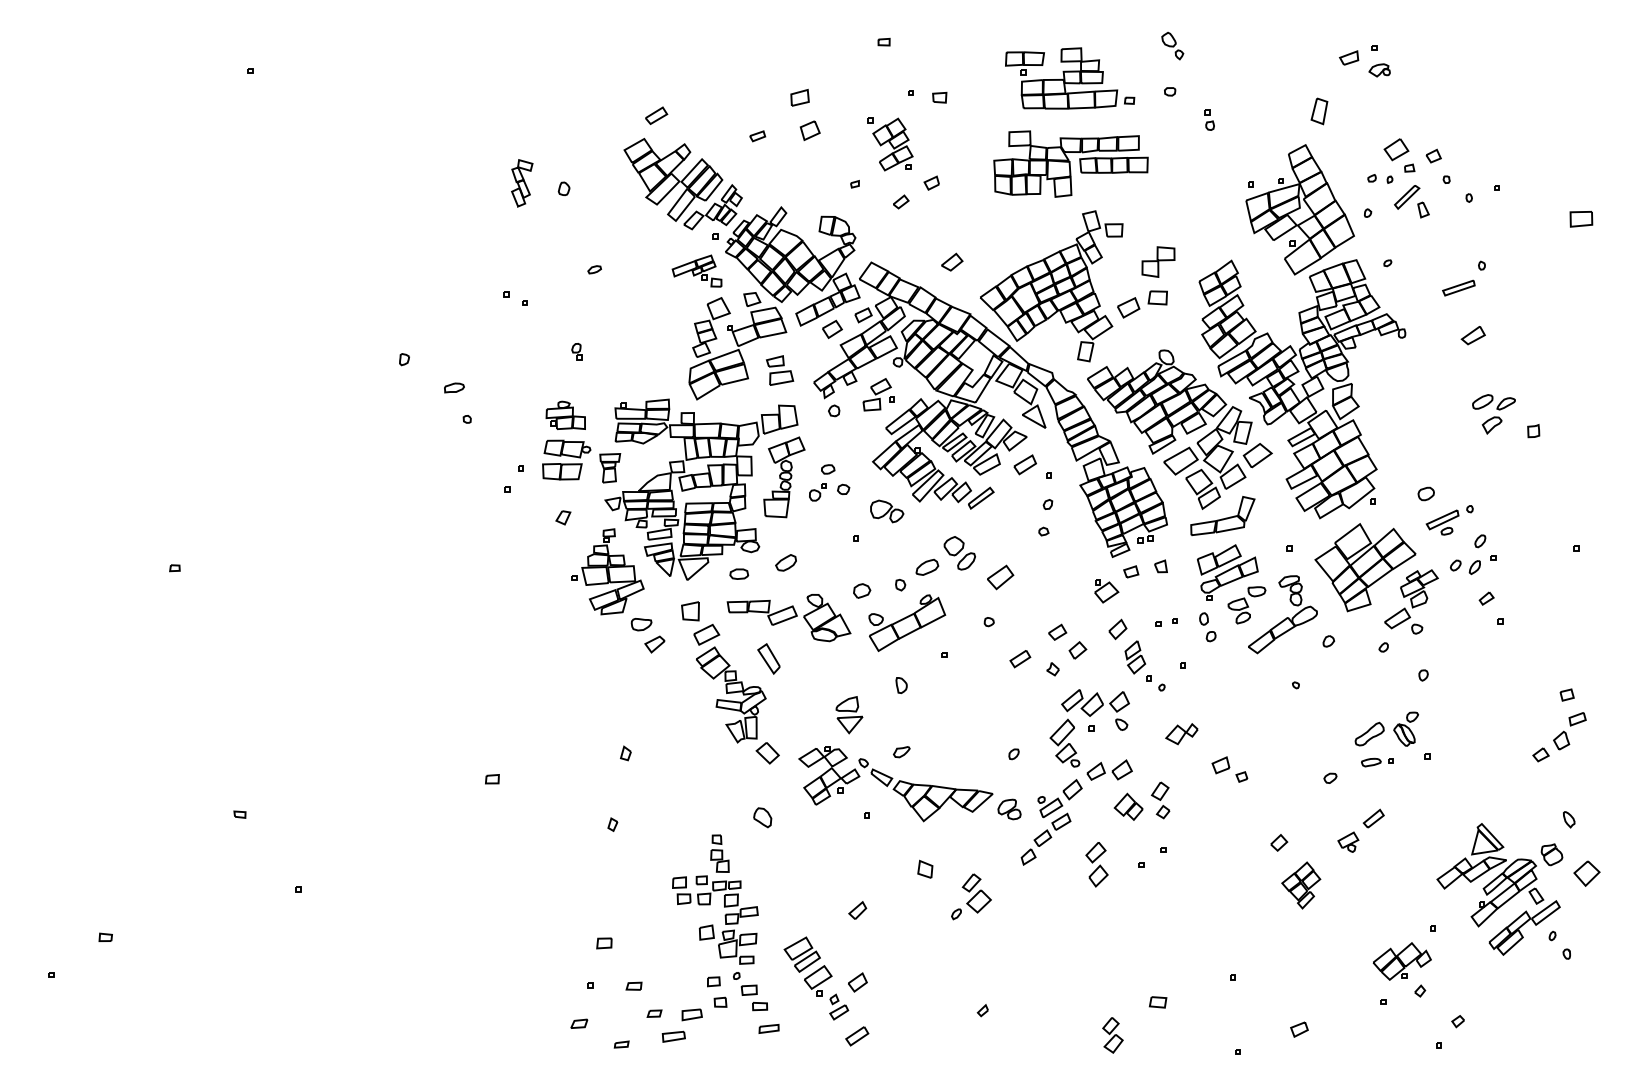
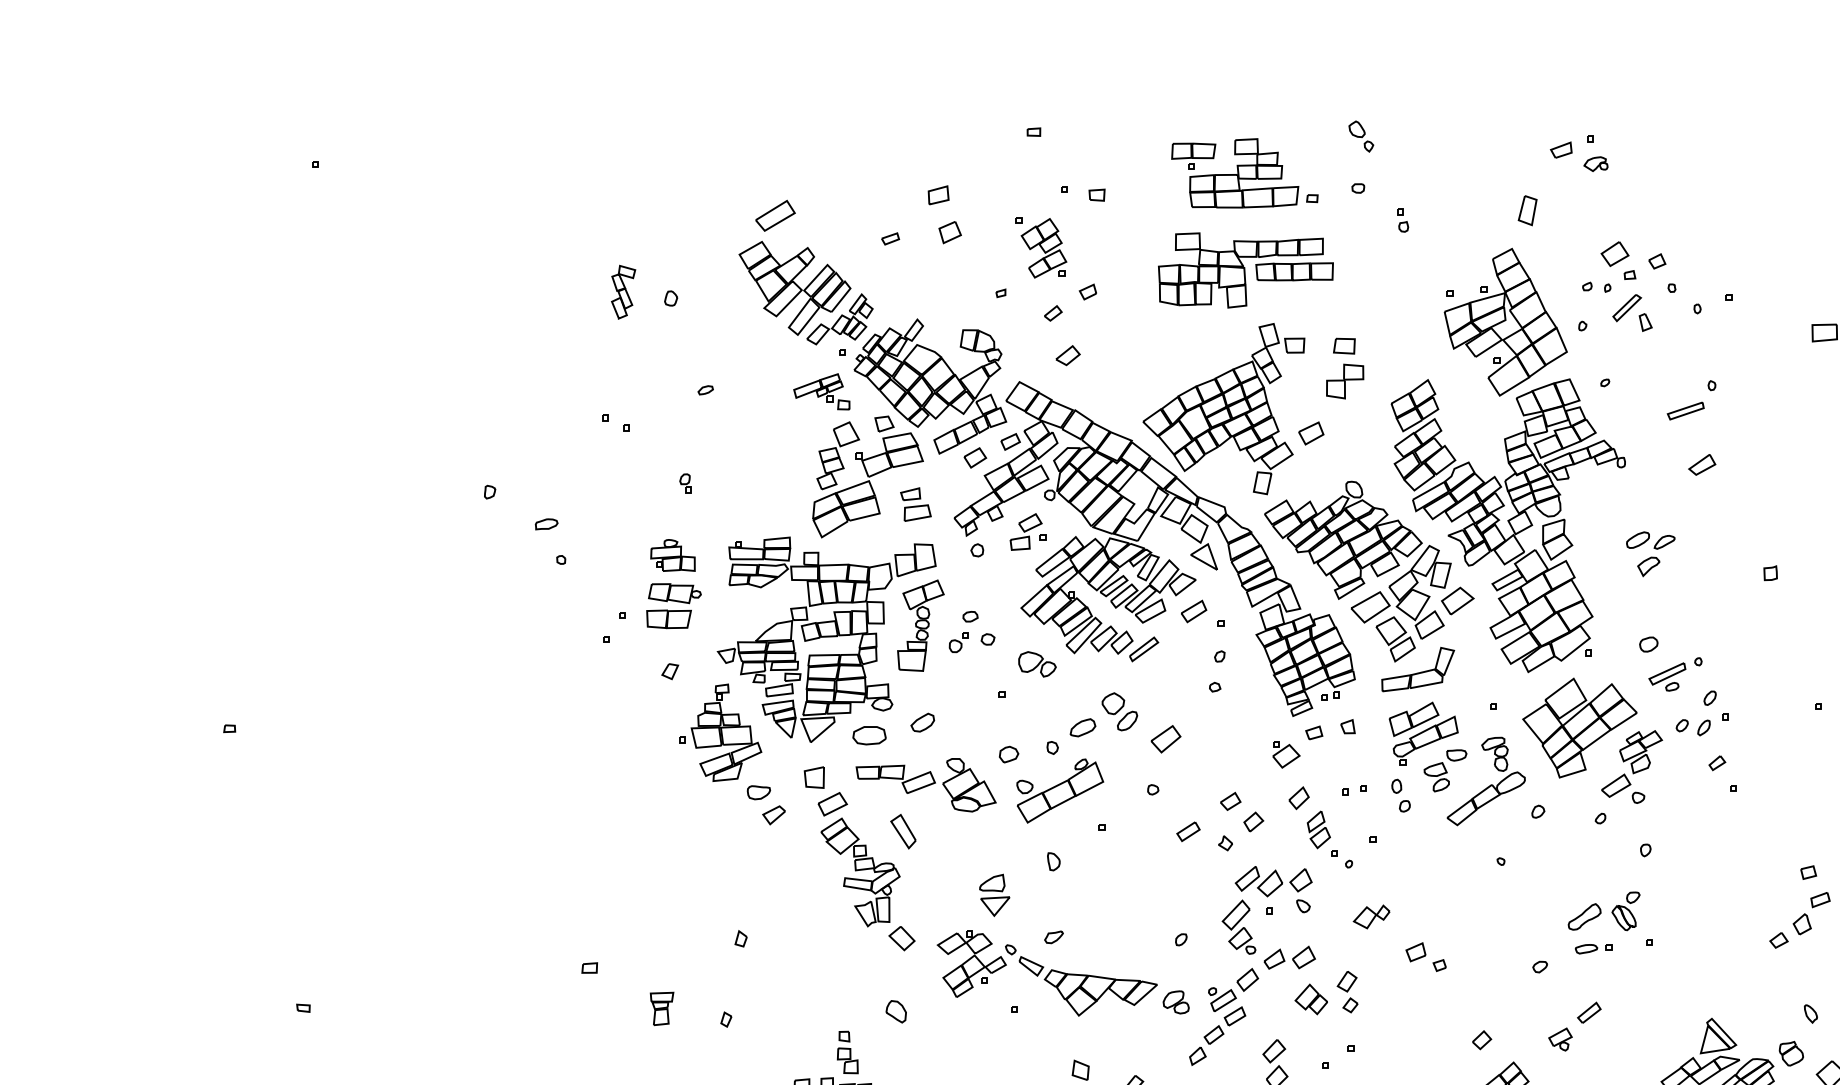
part: (656, 115) -> (775, 215), size x1.6
part: (952, 261) -> (1068, 354), moved
part: (1157, 297) -> (1344, 345), moved
part: (1493, 414) -> (1650, 554), moved
part: (610, 468) -> (662, 1009), moved
part: (739, 573) -> (869, 734), size x1.6

